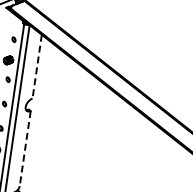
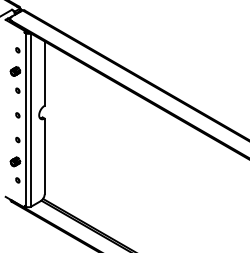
line: (36, 67) -> (44, 74), dashed -> solid
line: (25, 148) -> (44, 156), dashed -> solid

